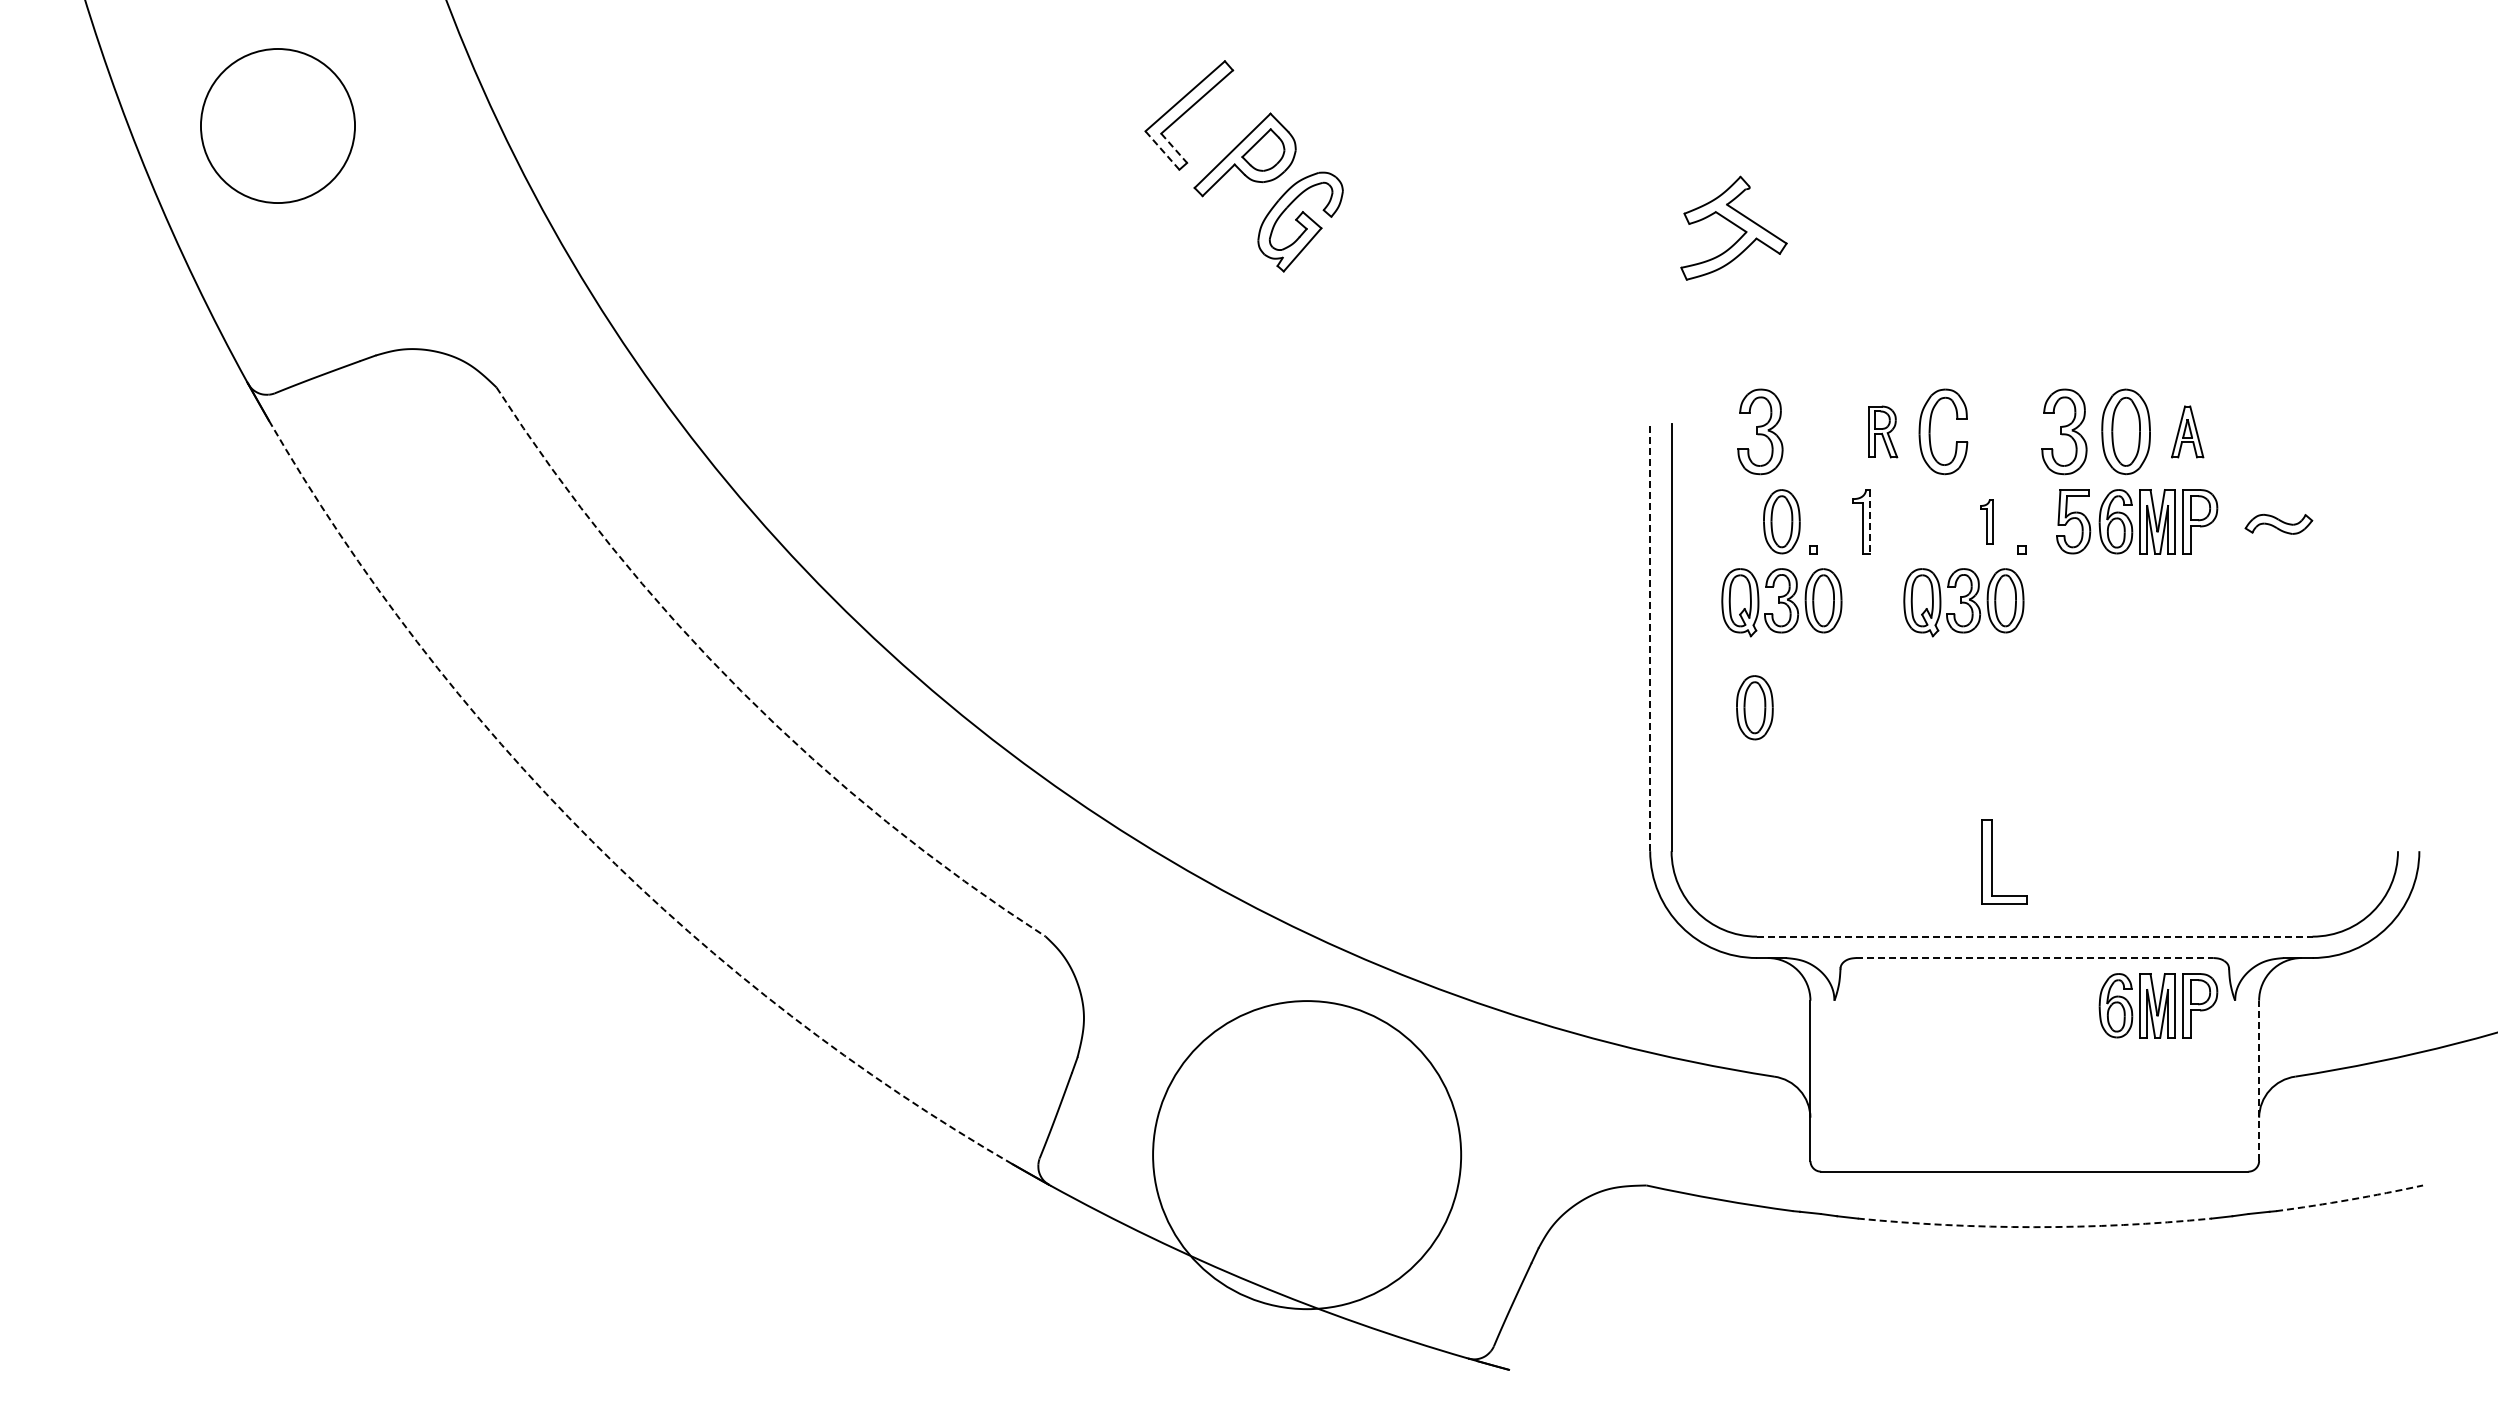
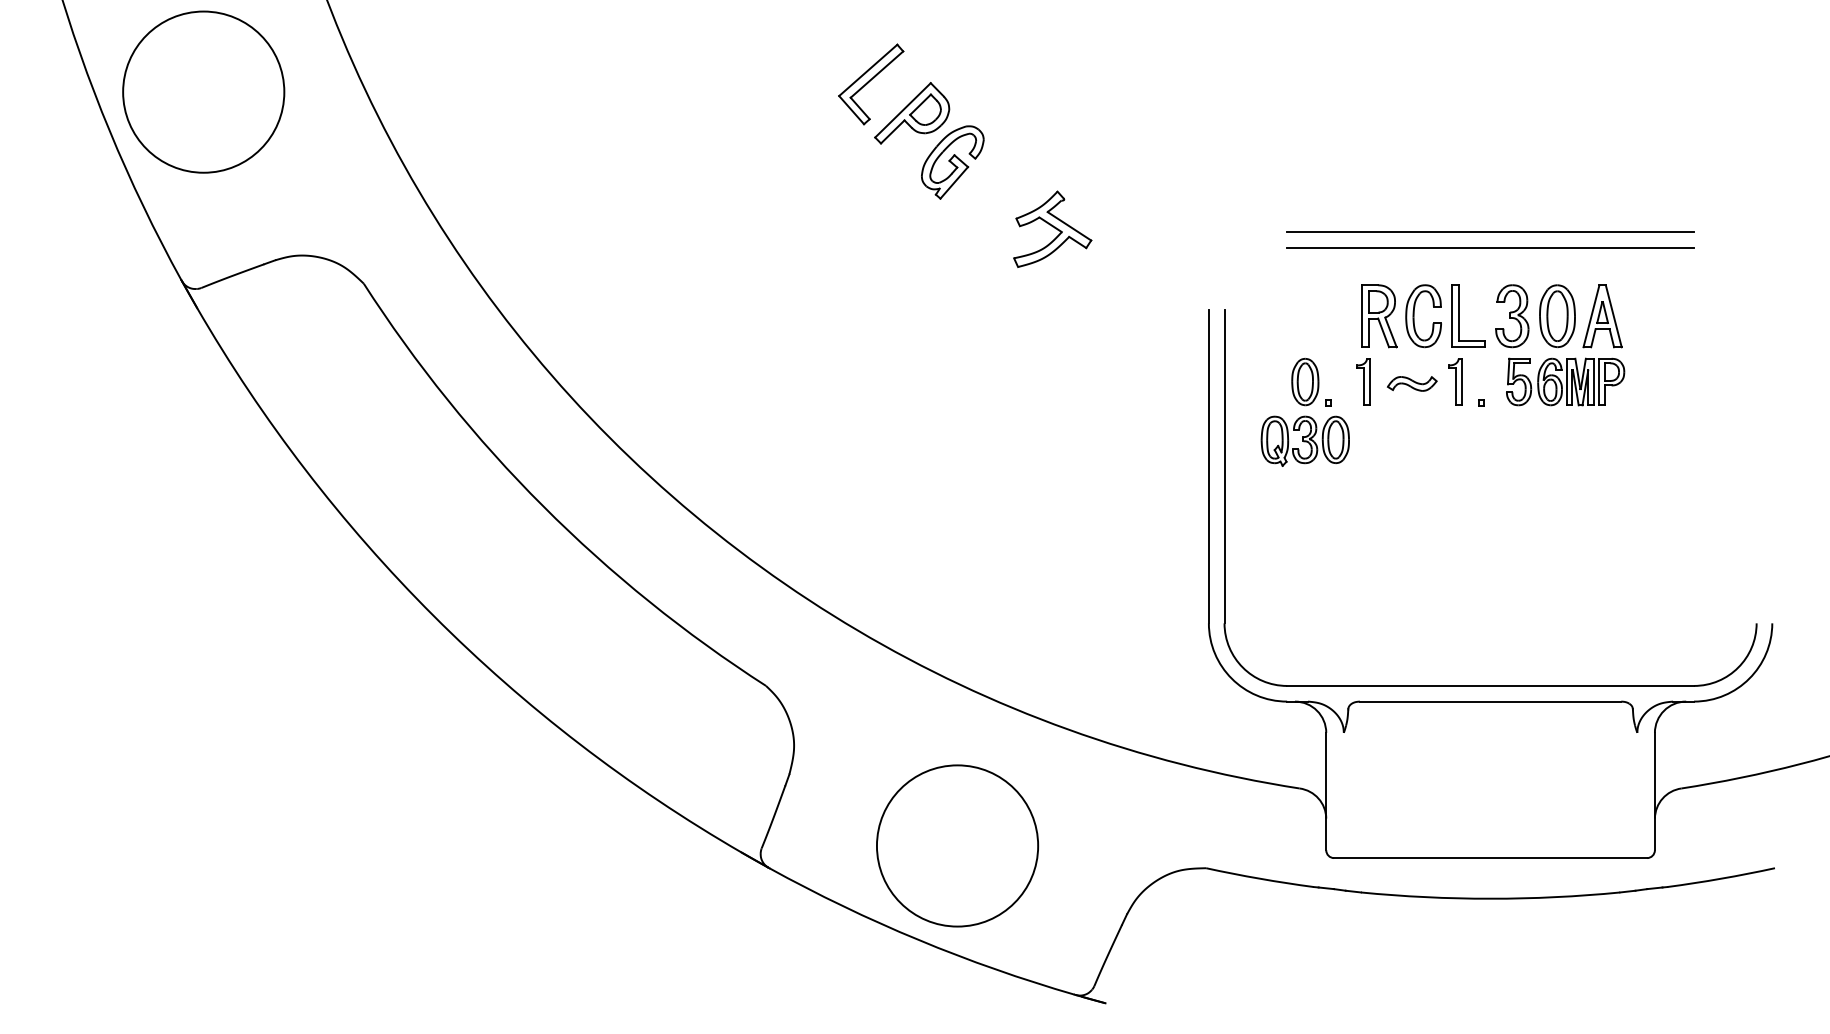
circle: (277, 125) -> (203, 91), size x1.43
line: (1174, 148) -> (860, 108), dashed -> solid
line: (1162, 150) -> (851, 110), dashed -> solid
part: (1733, 227) -> (1052, 228), moved
line: (2034, 317) -> (1490, 232), added
line: (2034, 338) -> (1490, 247), added
part: (1760, 431) -> (1289, 315), removed
part: (1882, 431) -> (1379, 315), size x1.67
part: (2187, 431) -> (1602, 315), size x1.67
line: (1870, 521) -> (1370, 381), dashed -> solid
part: (1986, 521) -> (1455, 381), size x1.43
part: (2278, 523) -> (1412, 383), moved
part: (1963, 602) -> (1438, 441), removed
line: (1650, 637) -> (1209, 466), dashed -> solid
arc: (741, 691) -> (543, 506), dashed -> solid
part: (1754, 707) -> (1285, 518), removed
arc: (591, 841) -> (433, 616), dashed -> solid
part: (1992, 861) -> (1459, 315), moved
line: (2034, 936) -> (1490, 685), dashed -> solid
line: (2035, 958) -> (1491, 701), dashed -> solid
part: (2158, 1005) -> (1581, 736), removed
line: (2259, 1080) -> (1655, 791), dashed -> solid
circle: (1307, 1155) -> (957, 846), size x0.71
arc: (2349, 1199) -> (1721, 878), dashed -> solid
arc: (2034, 1227) -> (1490, 898), dashed -> solid

